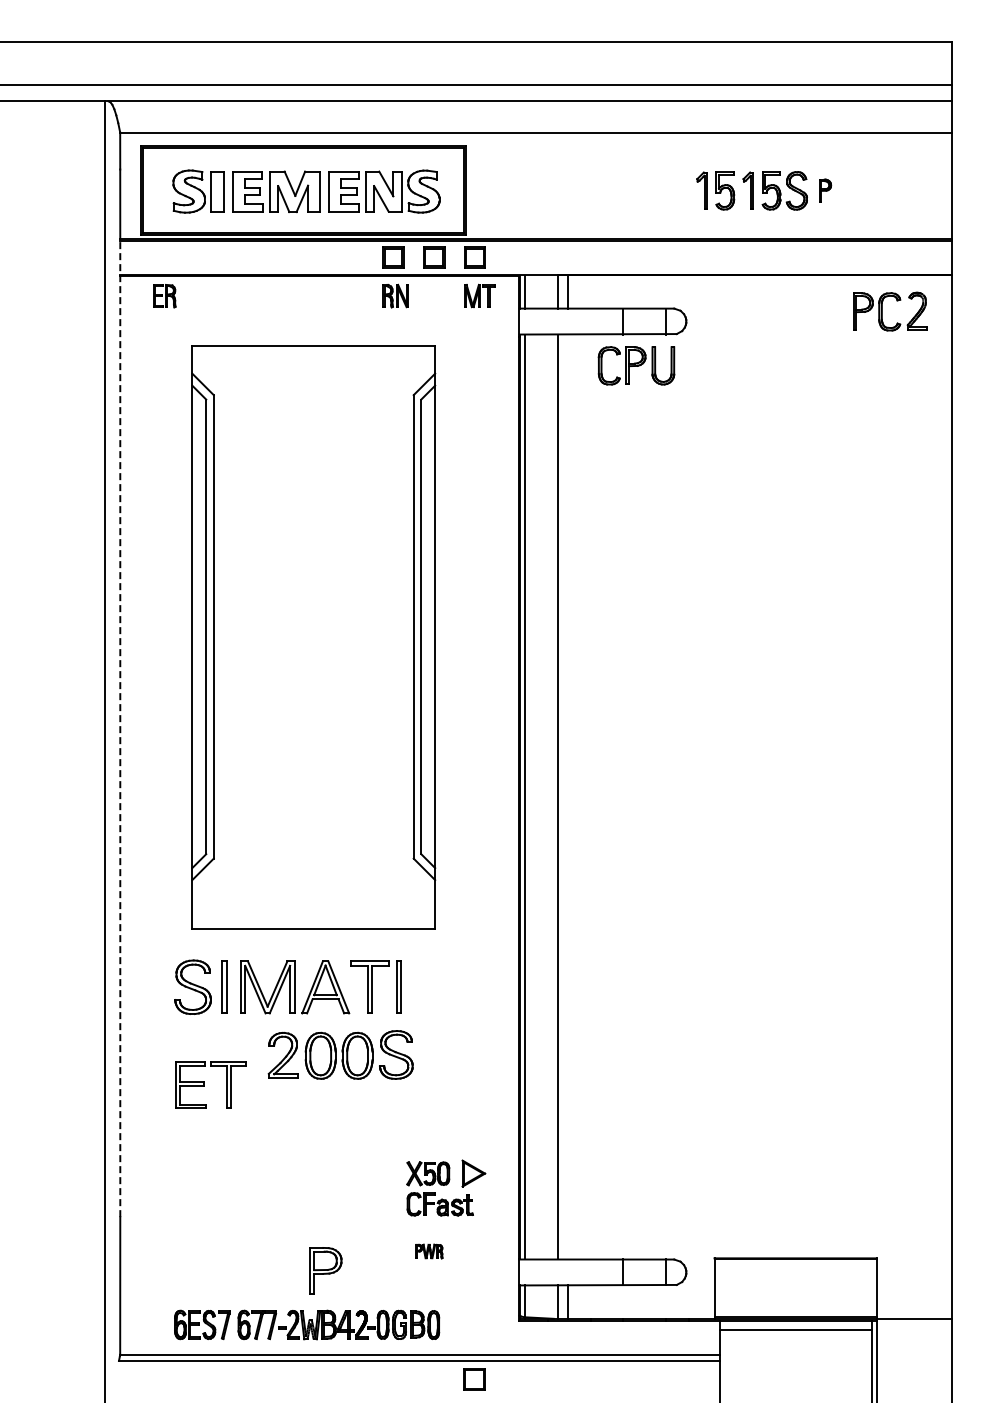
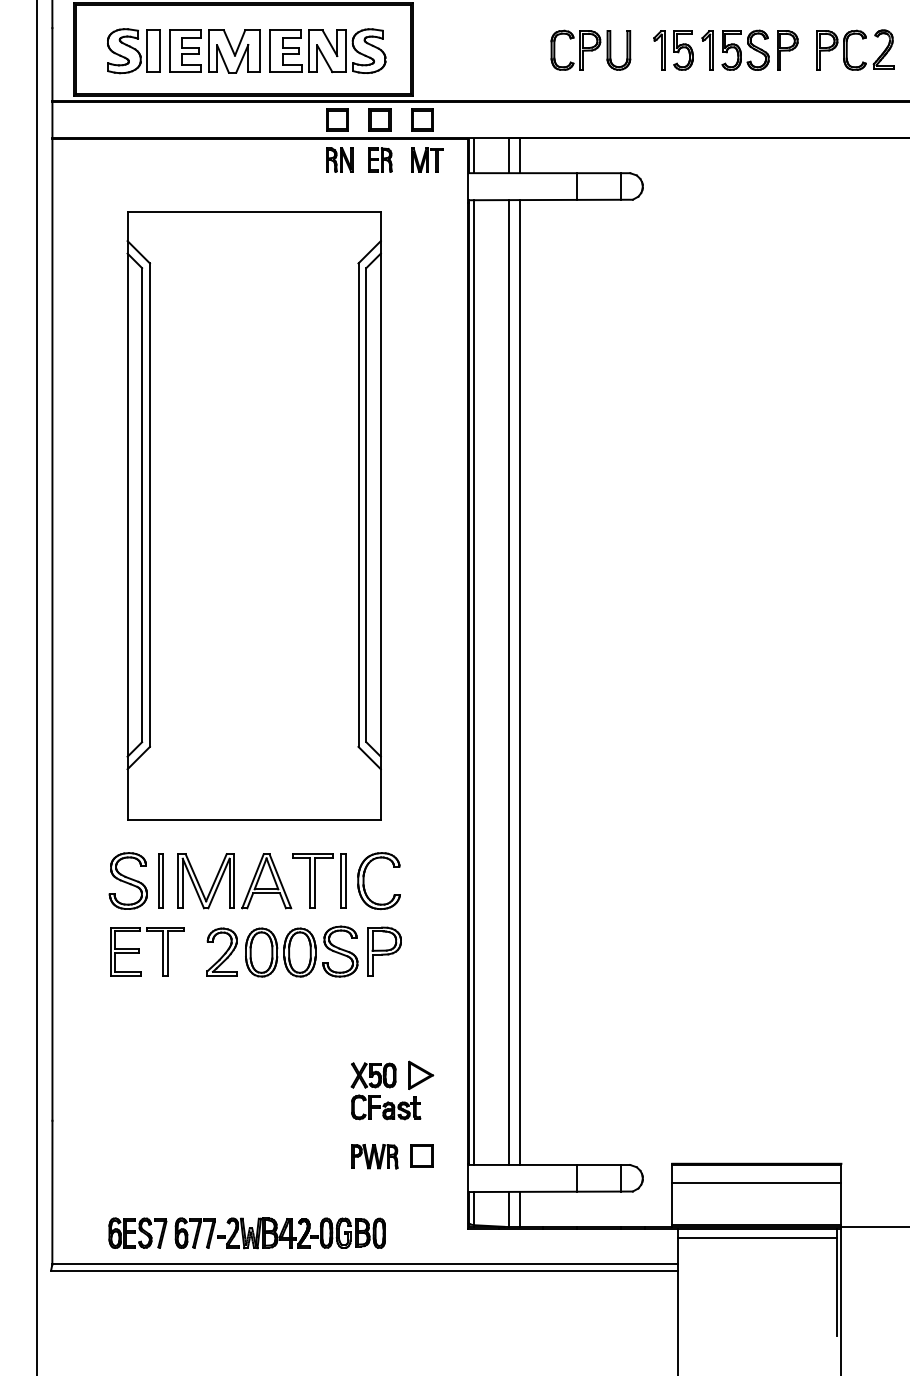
part: (825, 190) -> (787, 50), size x1.67
part: (164, 296) -> (380, 160), moved
part: (882, 311) -> (847, 50), moved
part: (636, 365) -> (590, 50), moved
line: (120, 728) -> (52, 611), dashed -> solid
line: (568, 796) -> (519, 682), added
part: (419, 987) -> (364, 881), added
part: (210, 1084) -> (146, 951), moved
part: (429, 1251) -> (374, 1156), size x1.67
part: (325, 1270) -> (384, 951), moved
line: (795, 1276) -> (756, 1182), added
part: (474, 1379) -> (421, 1155), moved

